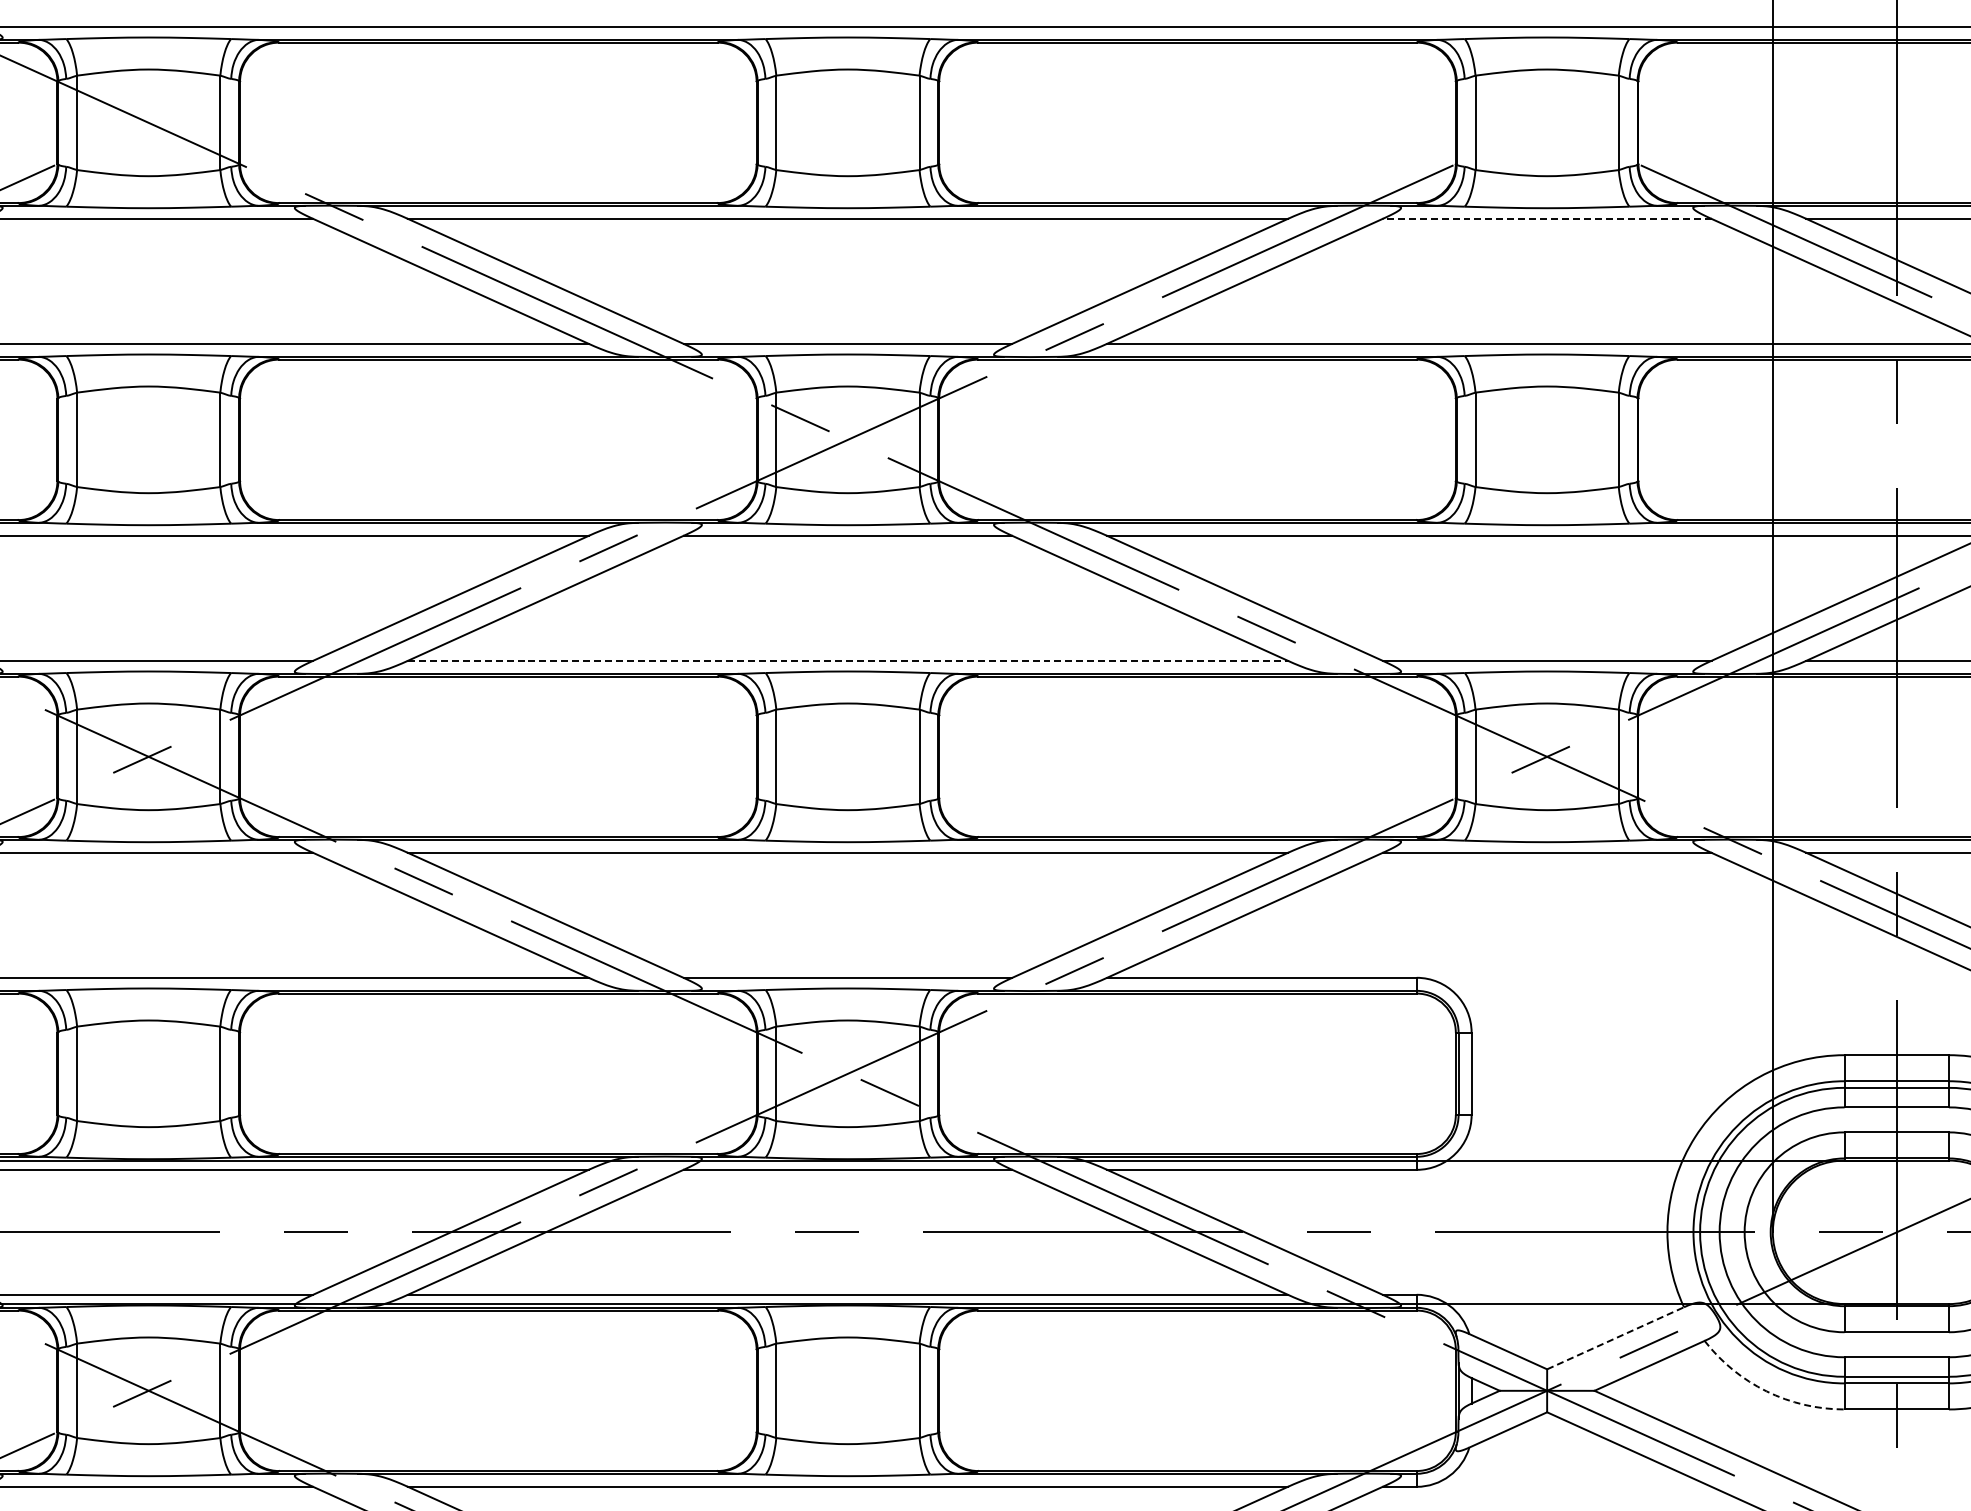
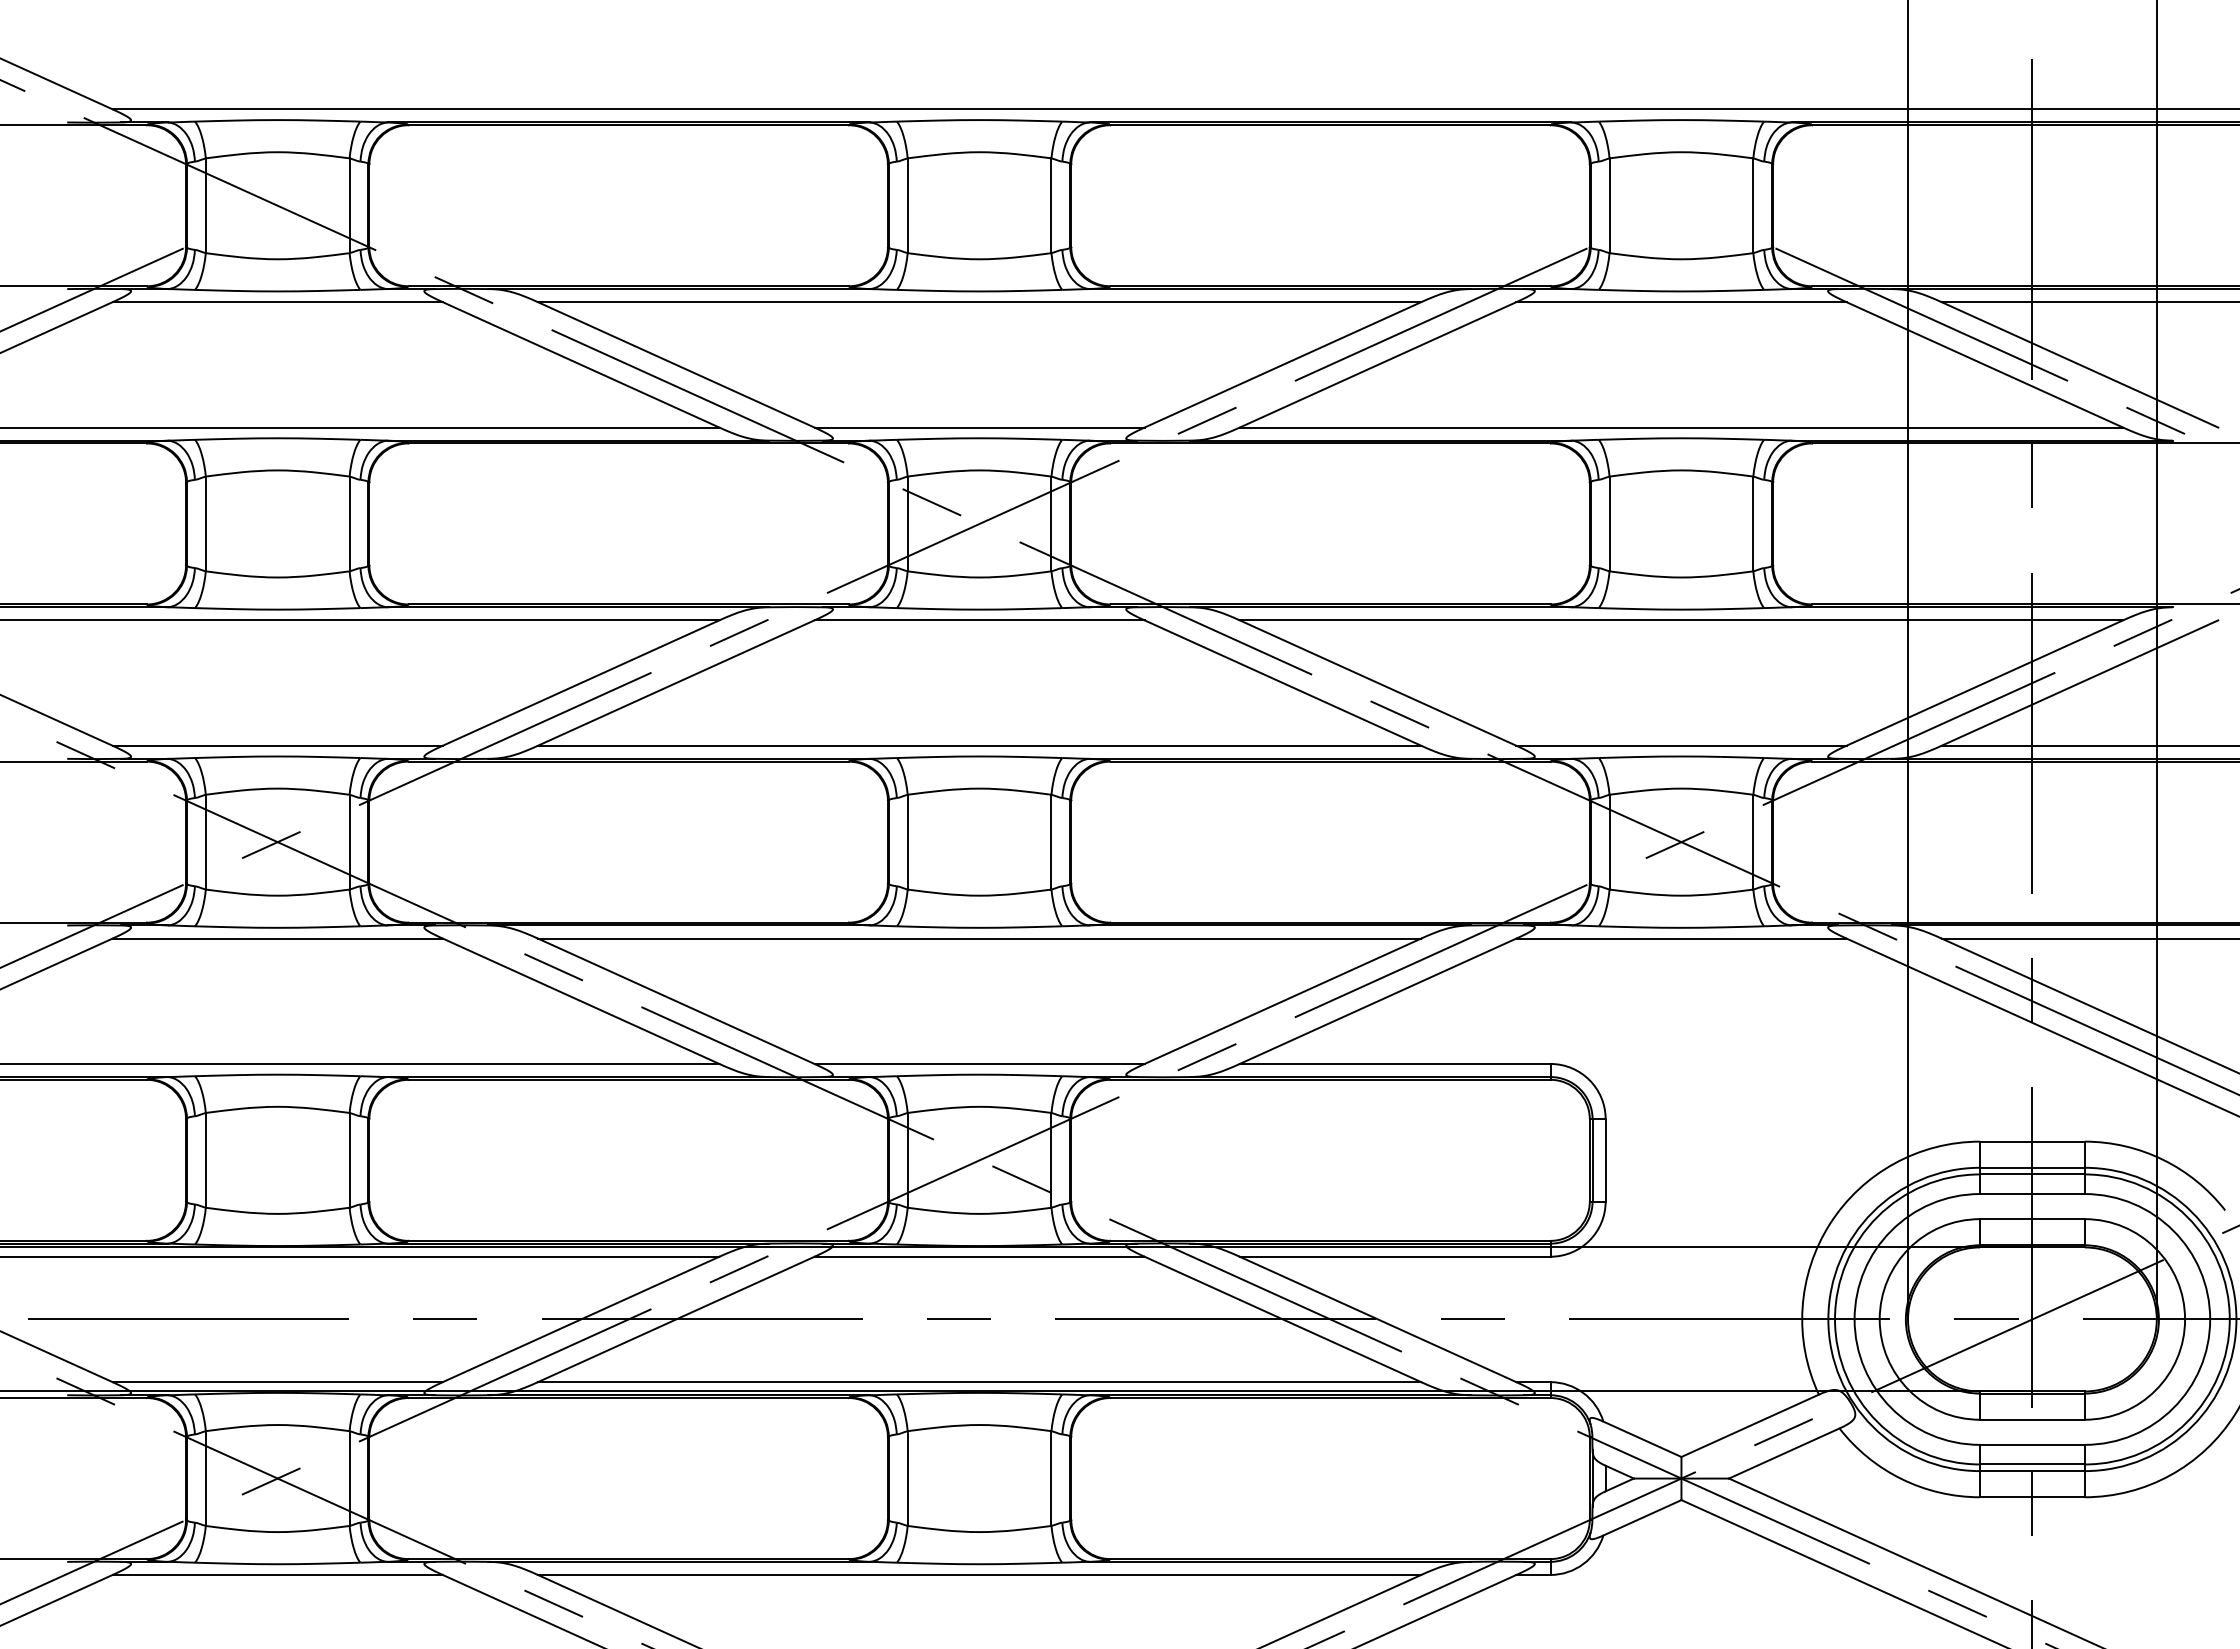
line: (1546, 219) -> (1680, 302), dashed -> solid
line: (847, 660) -> (979, 745), dashed -> solid
line: (1615, 1337) -> (1750, 1425), dashed -> solid
arc: (1766, 1391) -> (1901, 1479), dashed -> solid

